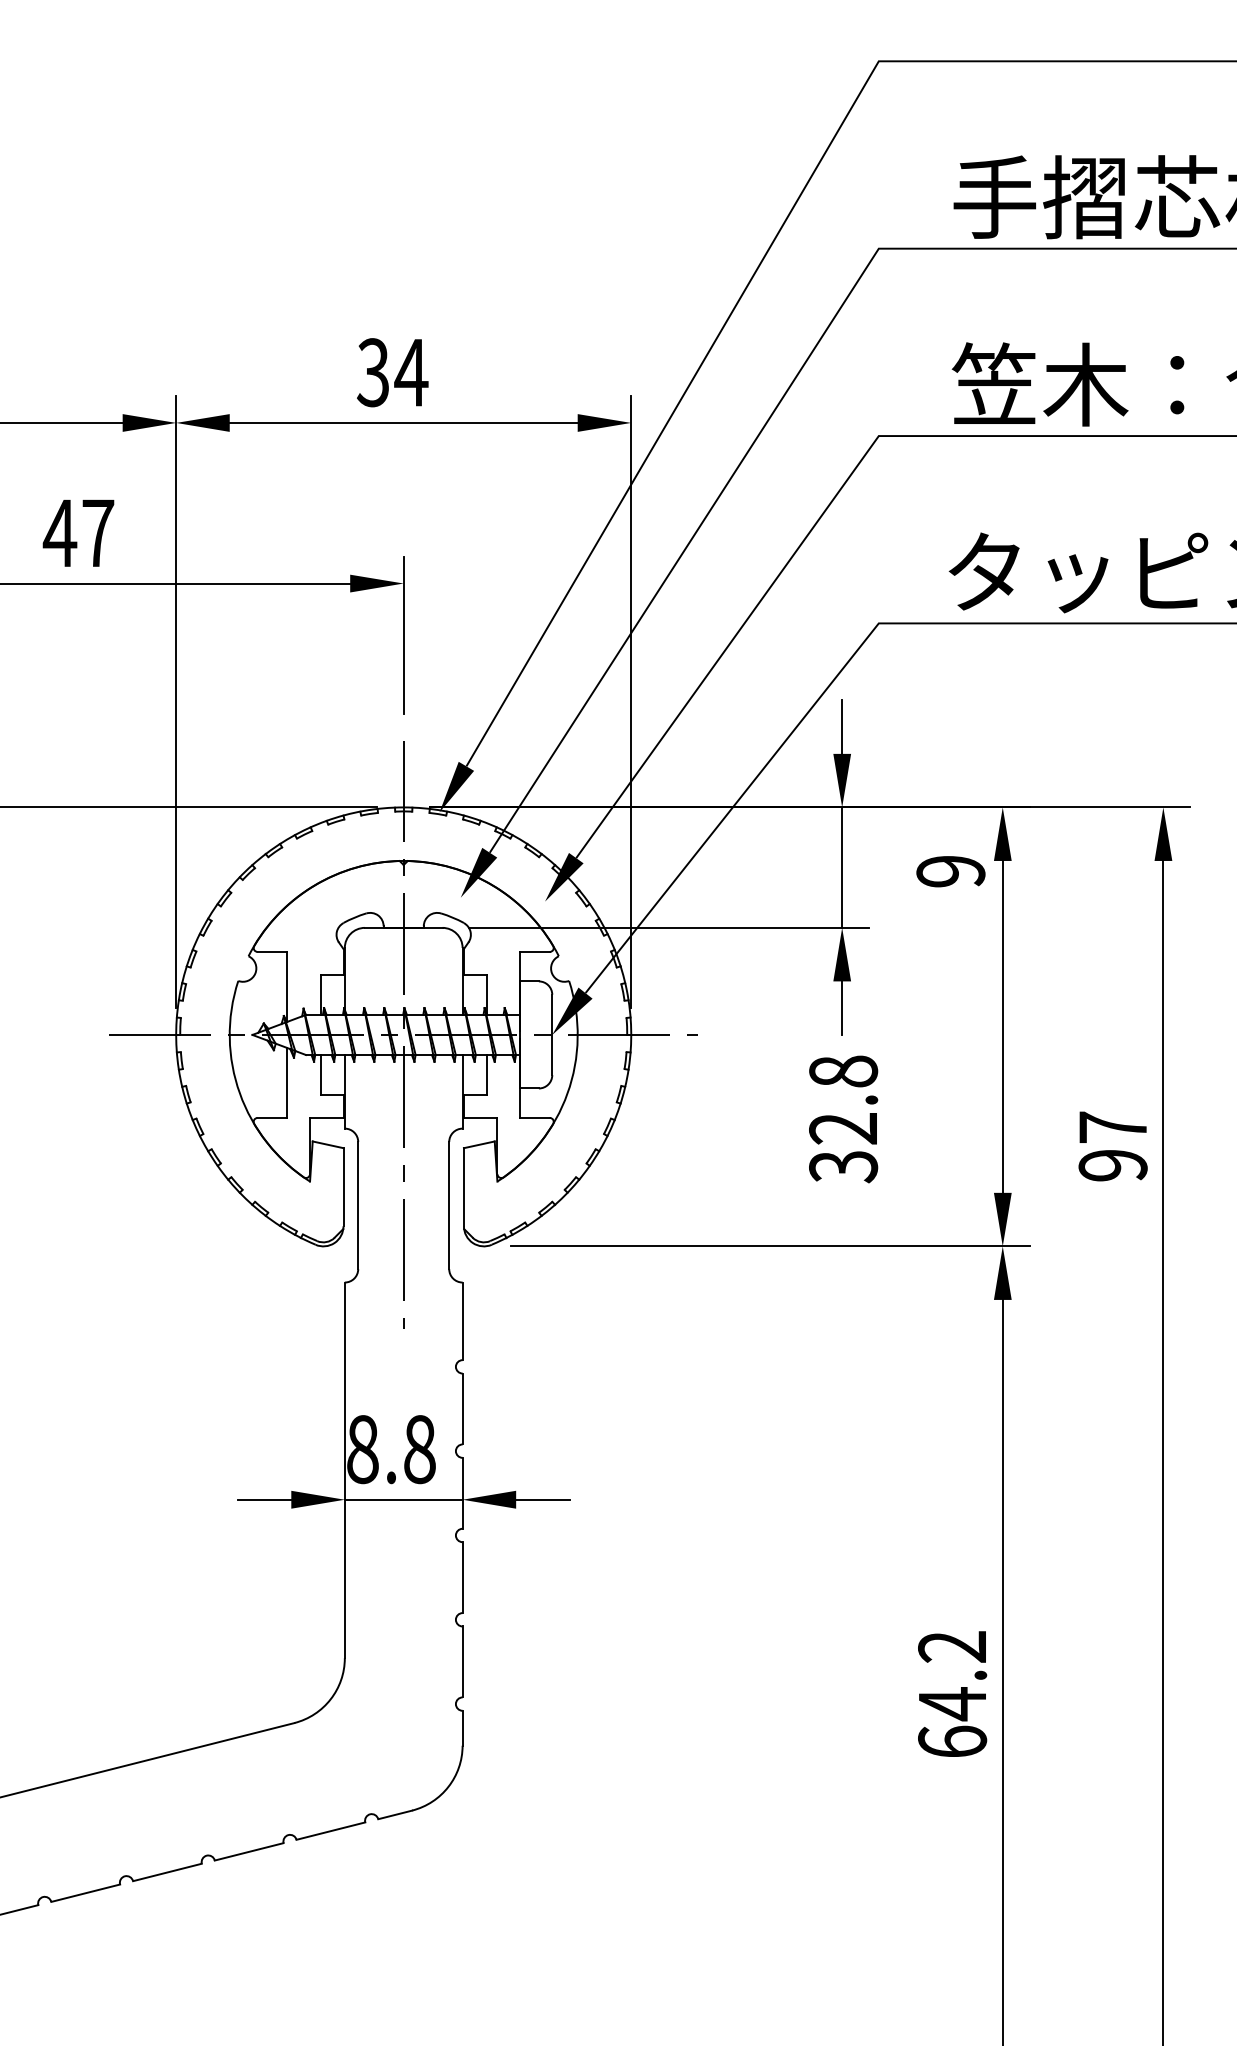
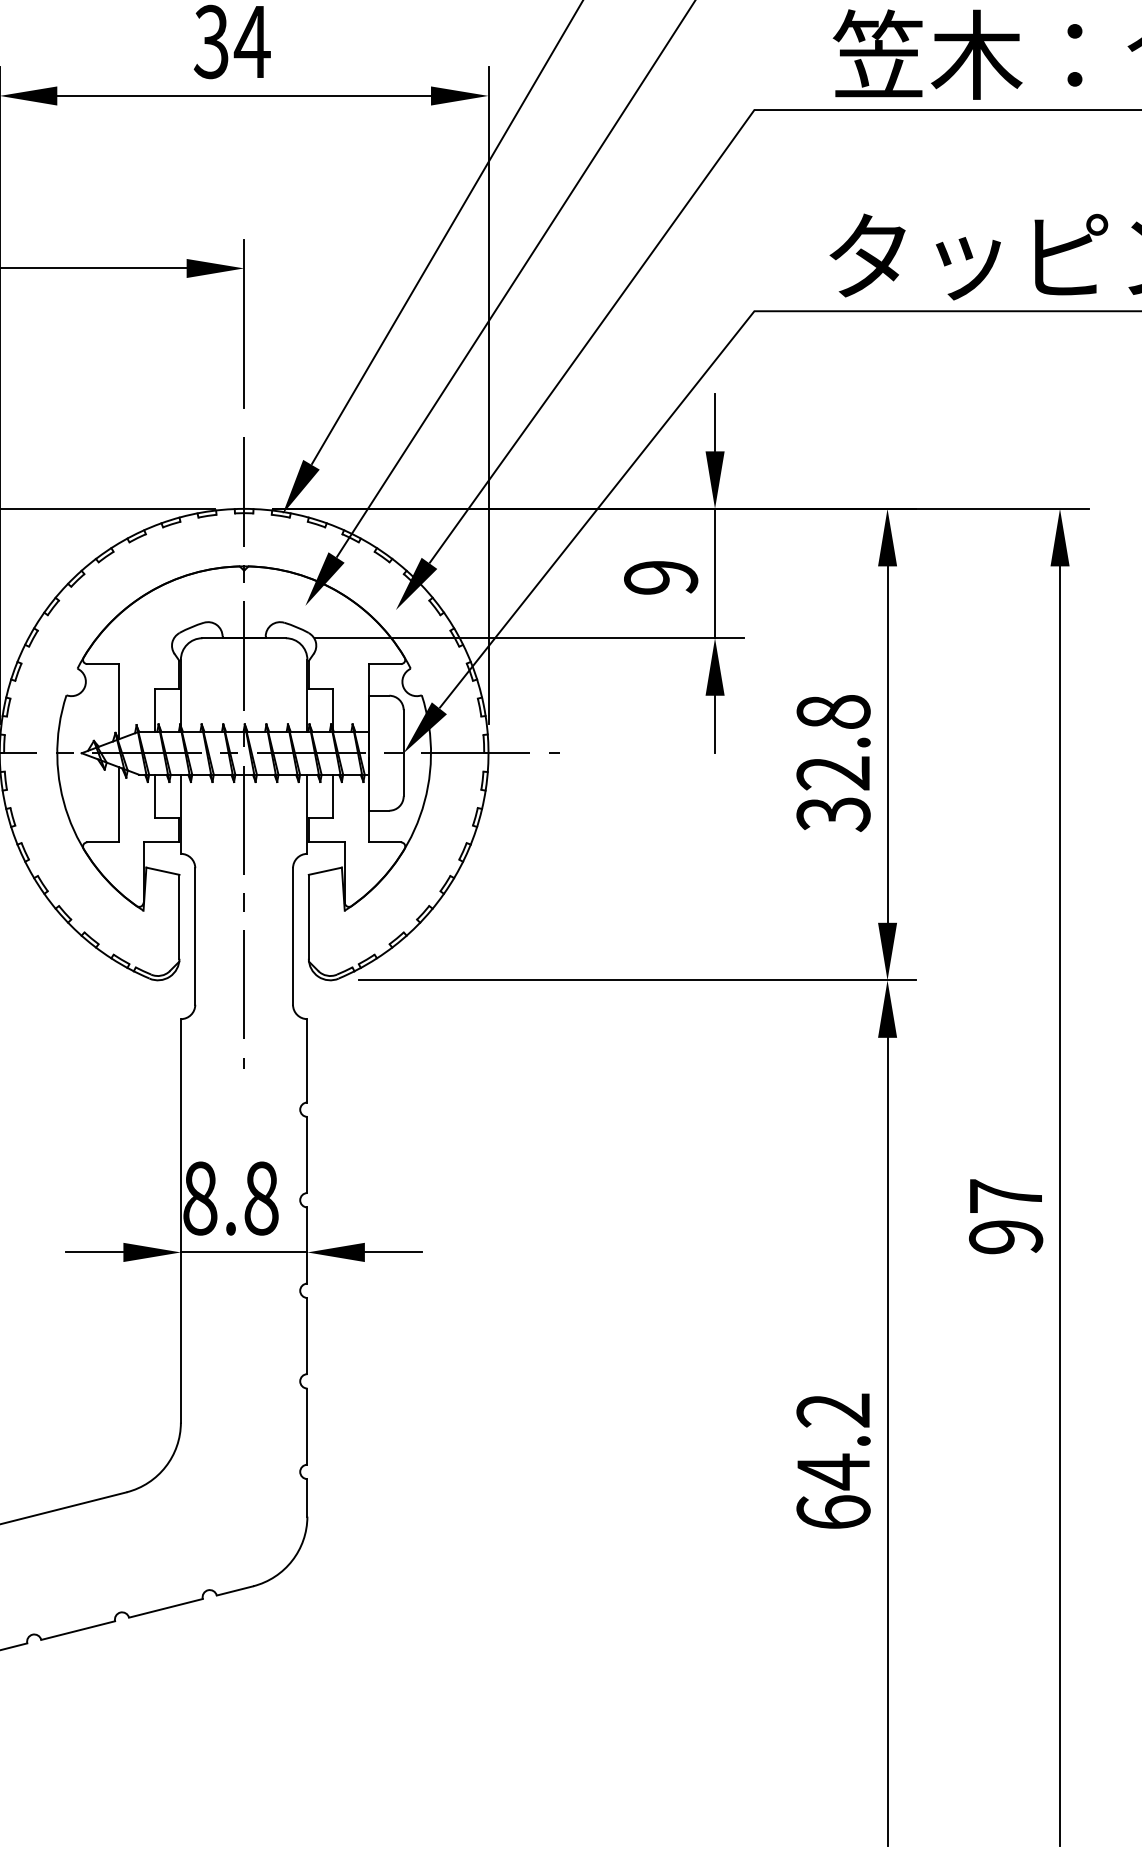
text: (950, 871) -> (660, 577), moved
text: (843, 1119) -> (833, 763), moved
text: (1112, 1146) -> (1005, 1216), moved

